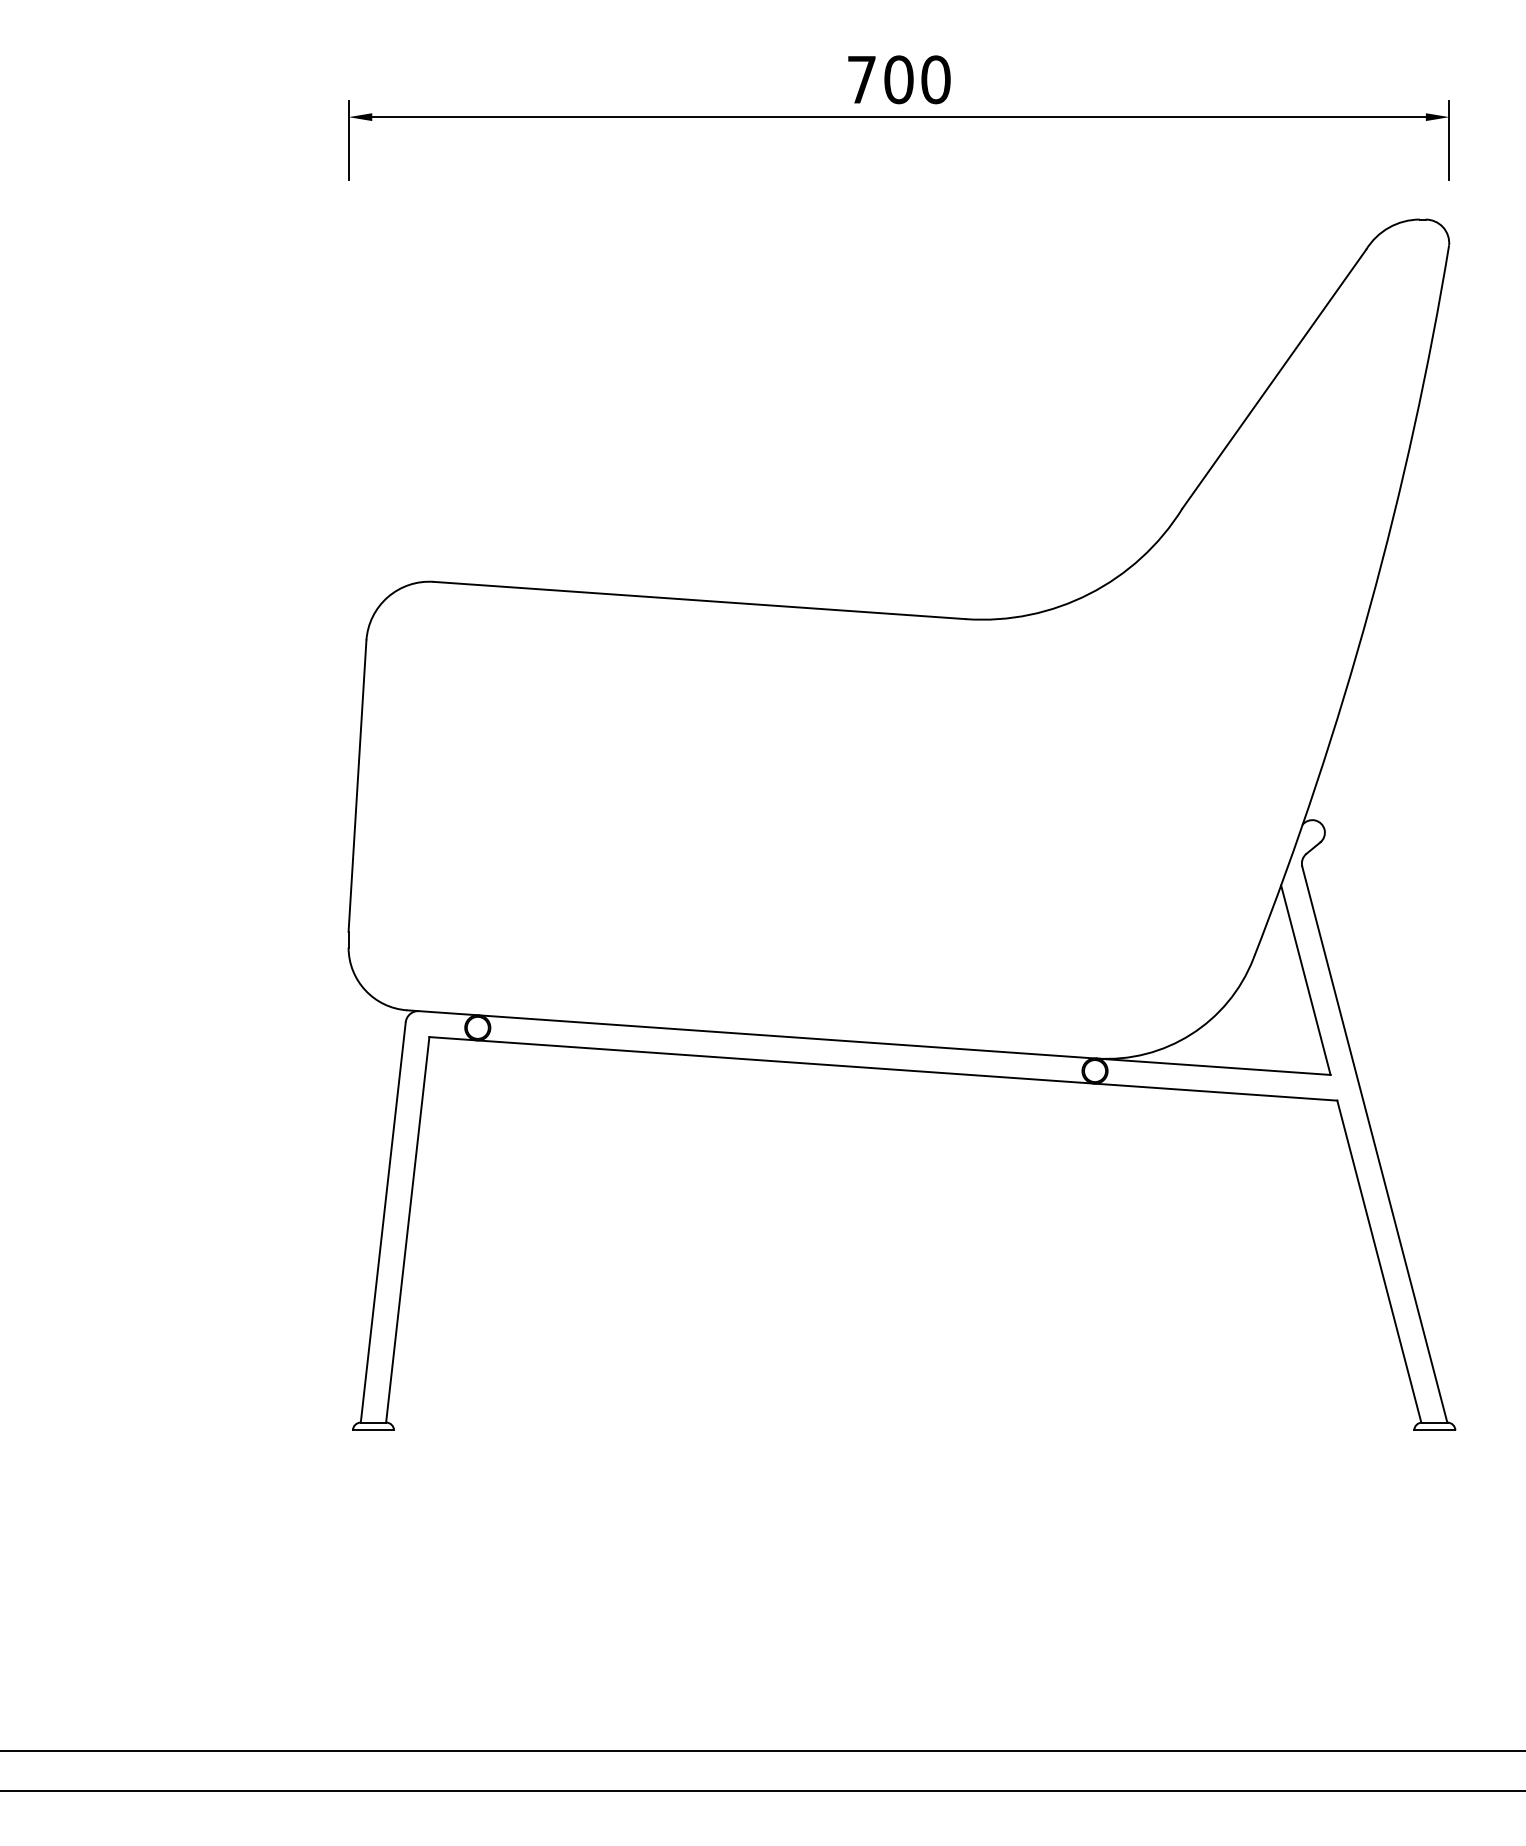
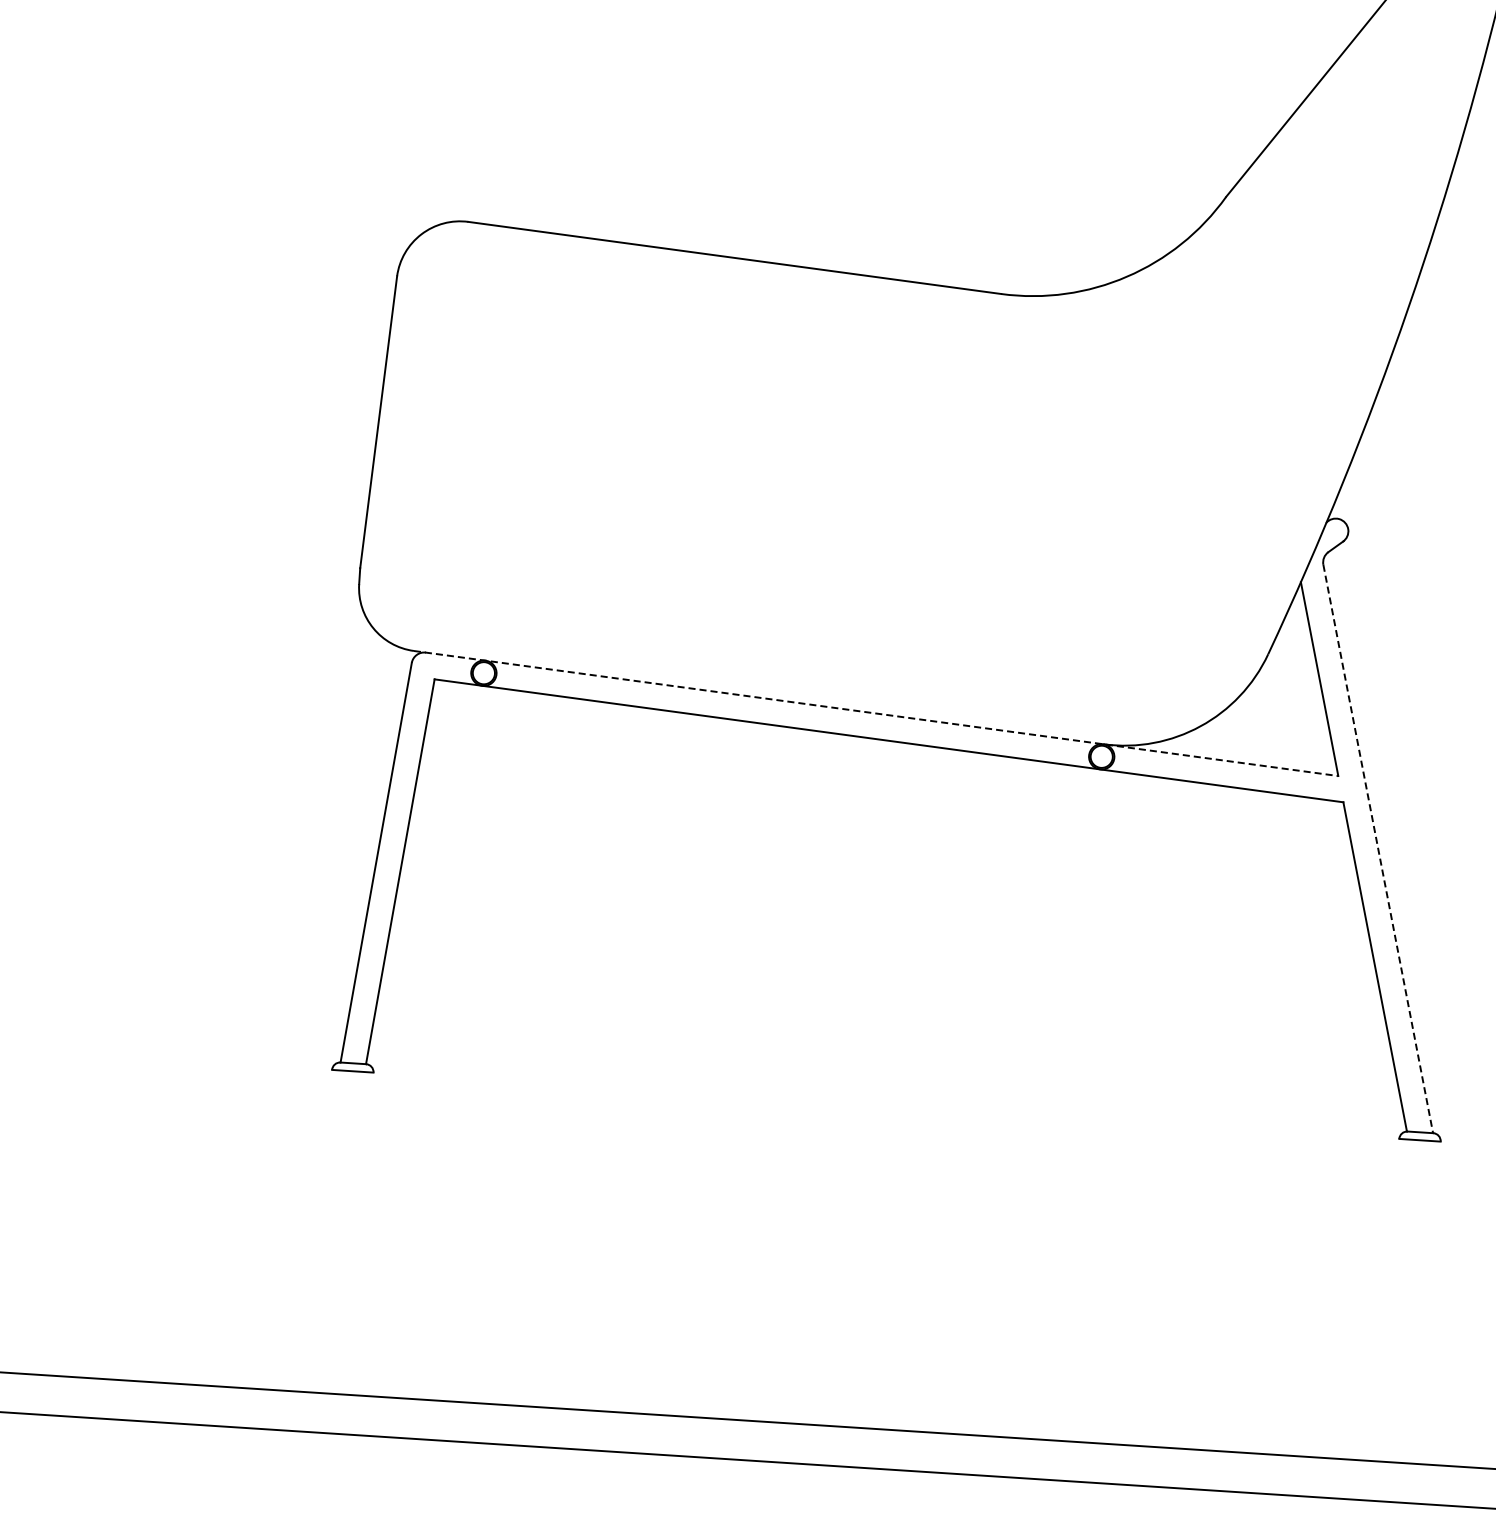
line: (868, 1042) -> (875, 713), solid -> dashed
line: (1374, 1145) -> (1377, 849), solid -> dashed

